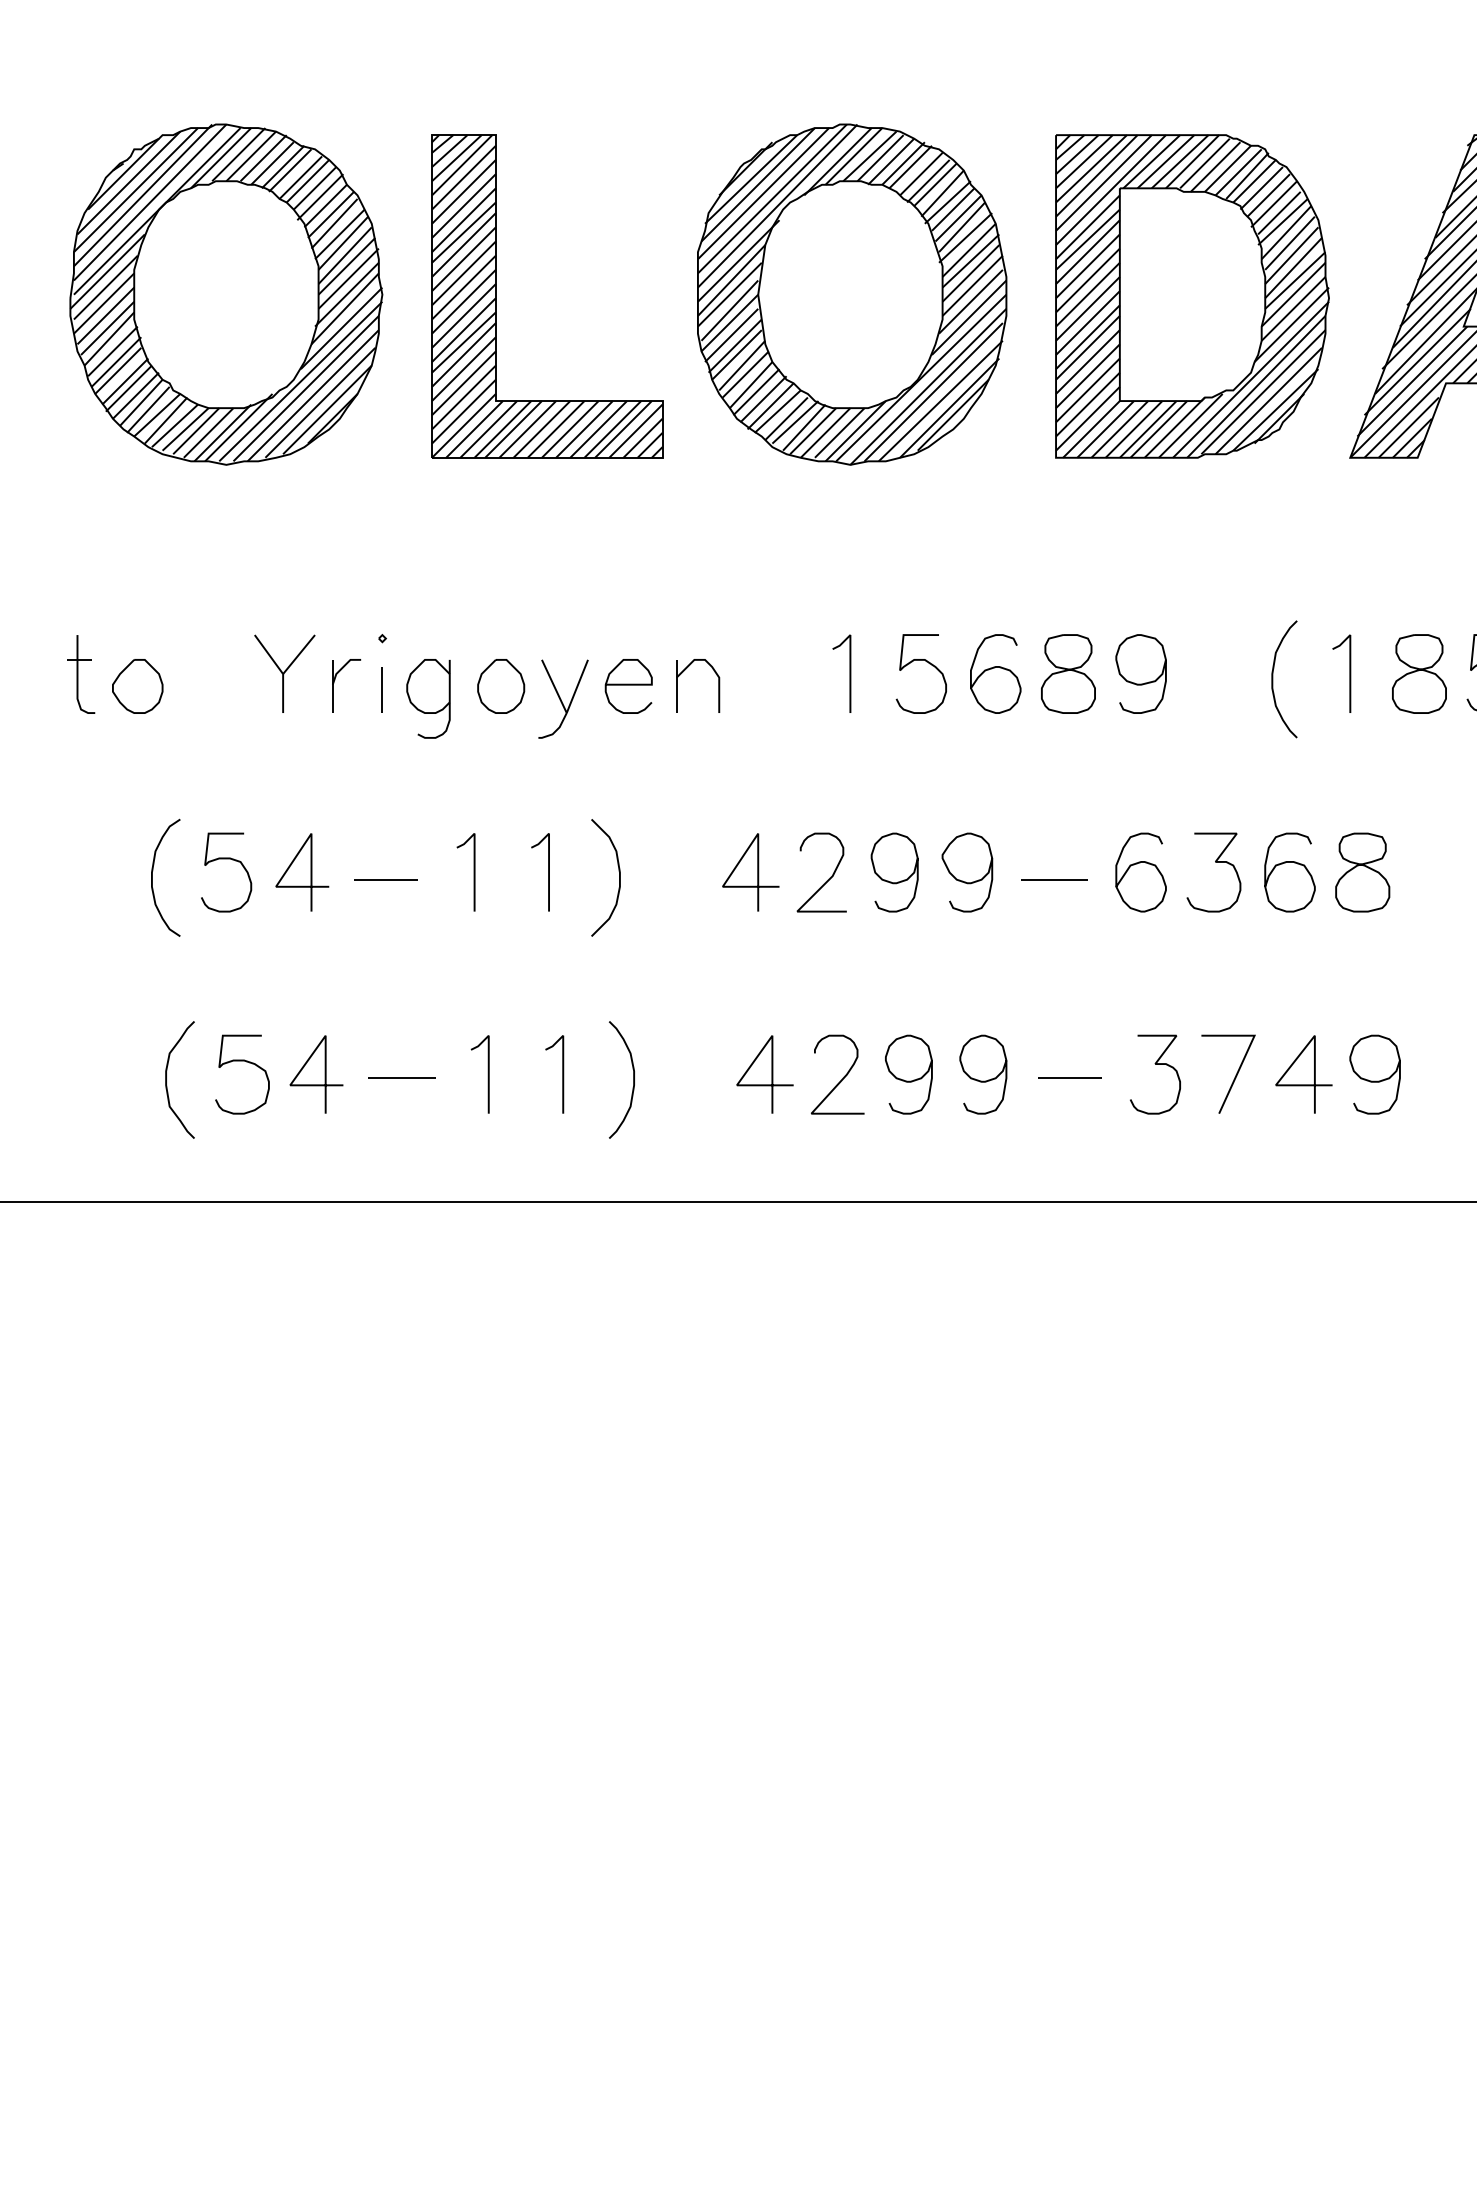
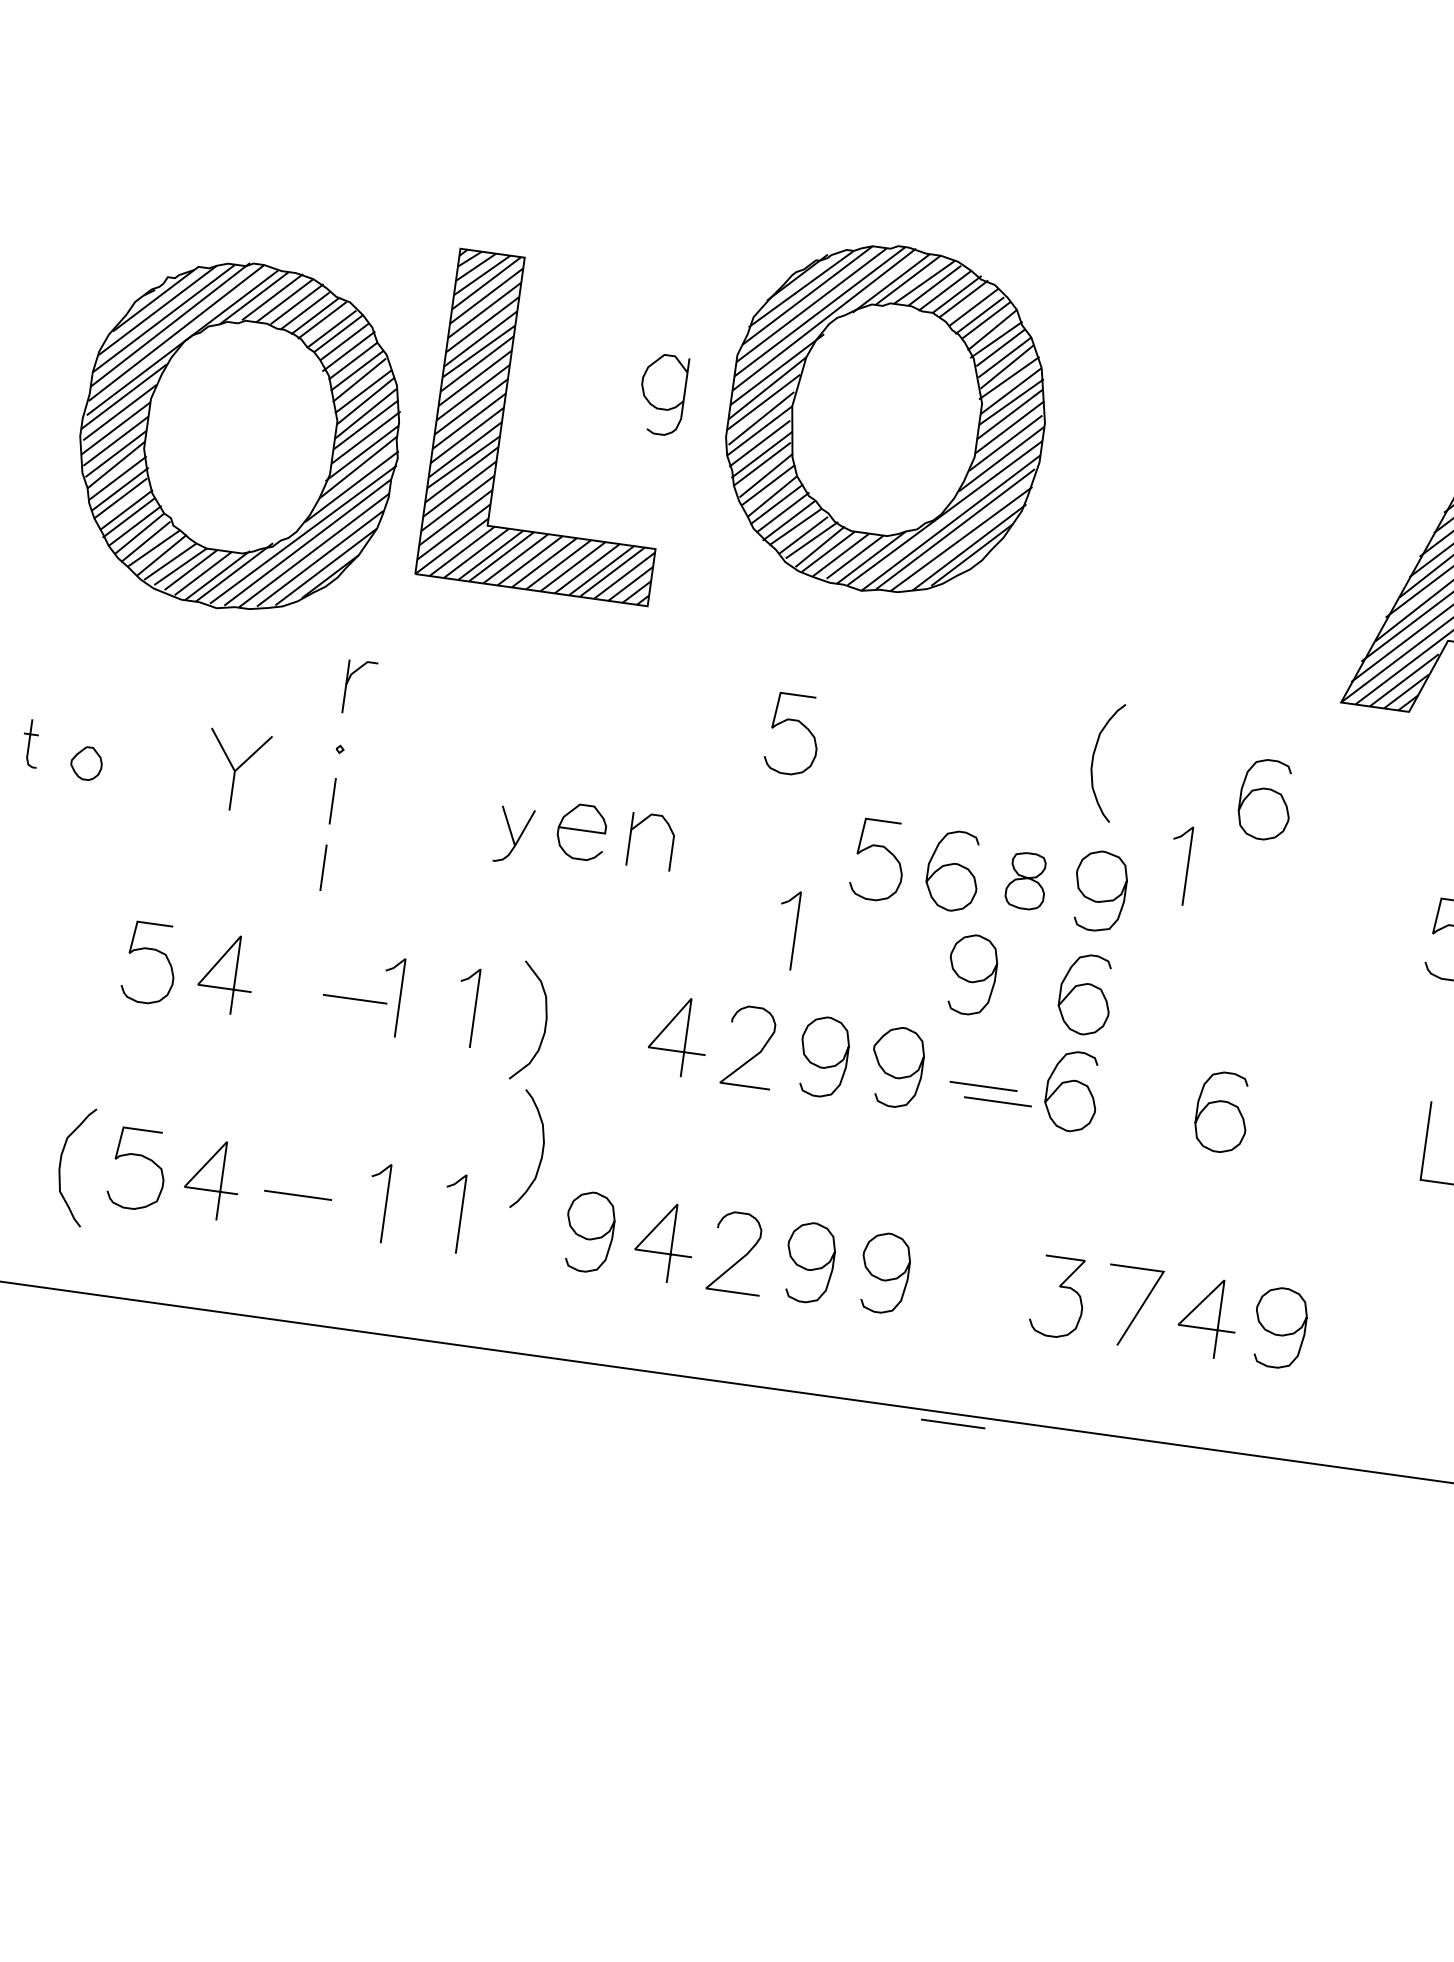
part: (226, 294) -> (240, 436), moved
part: (852, 294) -> (887, 419), moved
part: (1192, 296) -> (1204, 517), removed
curve: (826, 551) -> (799, 723), added
curve: (1285, 553) -> (1262, 789), added
curve: (849, 673) -> (794, 930), moved
part: (1068, 673) -> (1026, 880), size x0.7
curve: (1349, 673) -> (1187, 865), moved
part: (1419, 673) -> (1380, 929), removed
part: (81, 674) -> (31, 743), size x0.6
curve: (1273, 679) -> (1093, 760), moved
part: (335, 680) -> (349, 680), moved
part: (137, 686) -> (86, 763), size x0.6
part: (501, 686) -> (453, 814), removed
part: (428, 698) -> (662, 394), moved
part: (563, 698) -> (514, 835), size x0.7
line: (381, 755) -> (322, 867), added
curve: (1137, 768) -> (1083, 986), added
curve: (1027, 778) -> (970, 980), added
curve: (1215, 862) -> (1148, 1091), removed
part: (1362, 872) -> (1295, 1122), removed
curve: (152, 877) -> (74, 958), removed
line: (385, 879) -> (354, 999), moved
line: (1070, 892) -> (998, 1101), added
line: (1069, 1077) -> (952, 1423), moved
curve: (633, 1079) -> (542, 1151), moved
curve: (690, 1080) -> (588, 1238), added

